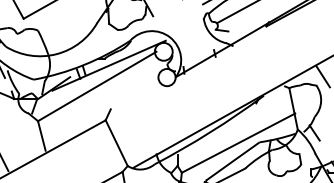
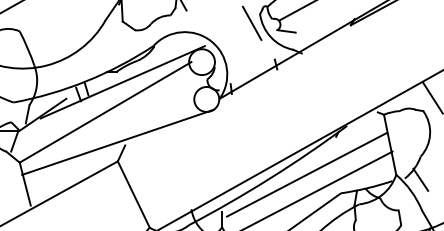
line: (198, 24) -> (252, 22), added
line: (105, 106) -> (117, 141), added
line: (236, 129) -> (307, 174), added

